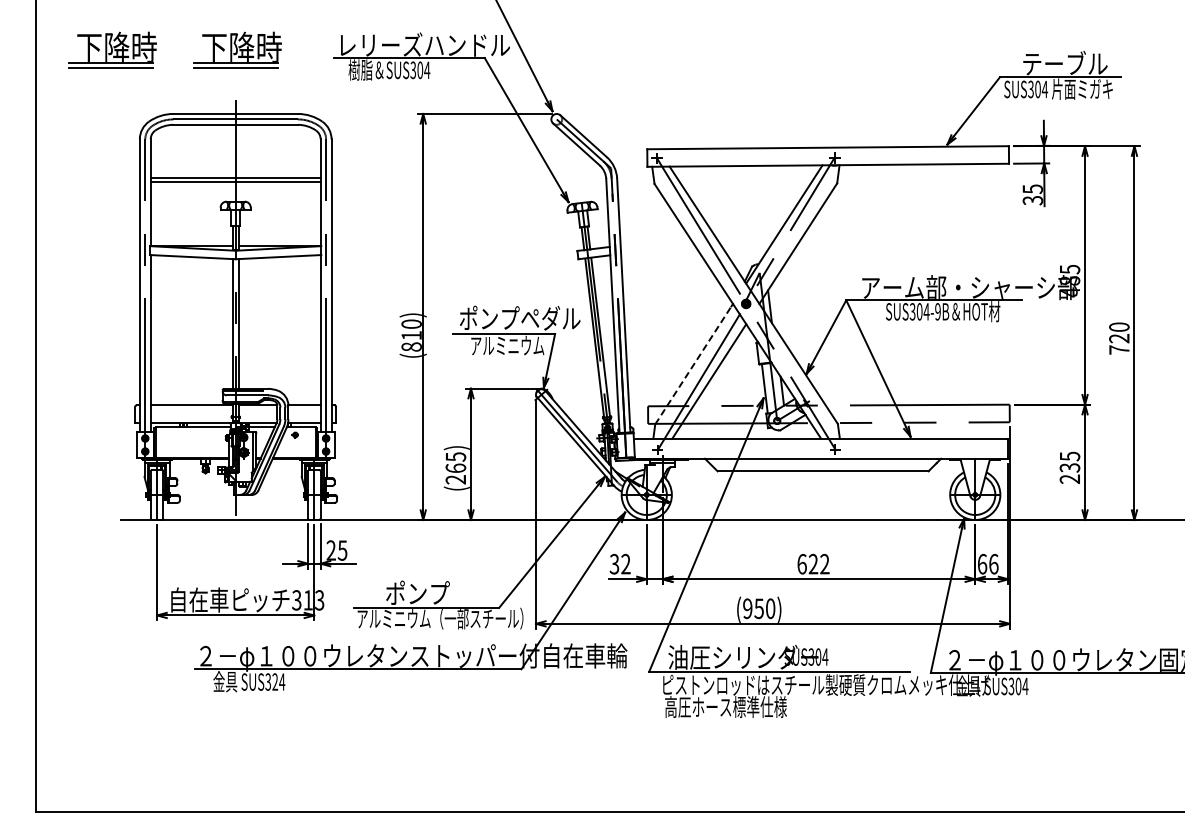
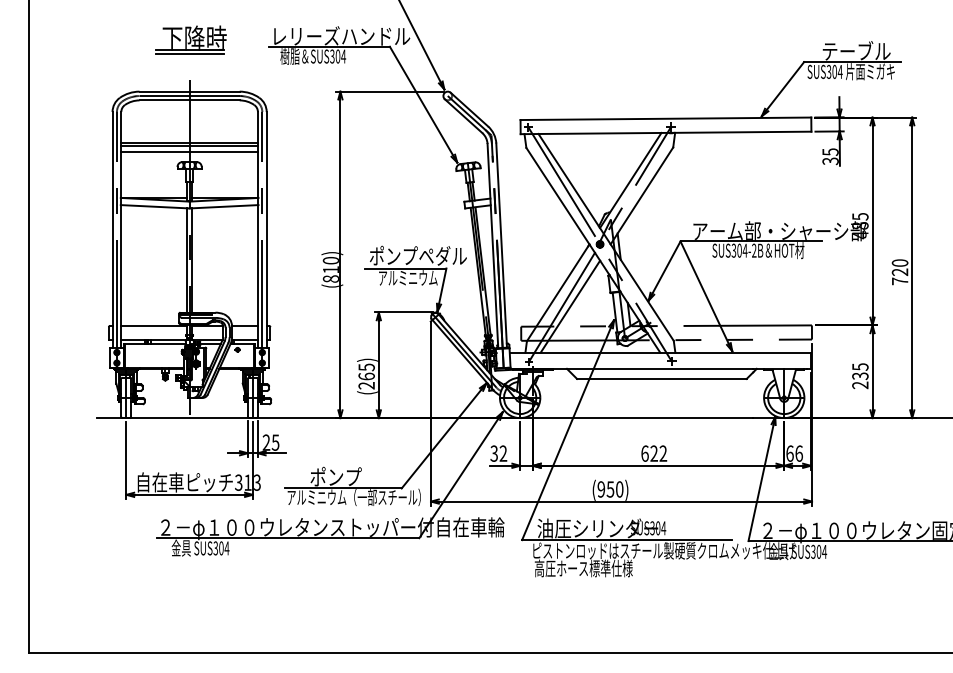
part: (112, 49) -> (90, 39), removed
line: (235, 189) -> (189, 152), added
text: (937, 311) -> (753, 250), SUS304-9B -> SUS304-2B
line: (694, 364) -> (558, 293), dashed -> solid
text: (275, 681) -> (221, 547), SUS324 -> SUS304

